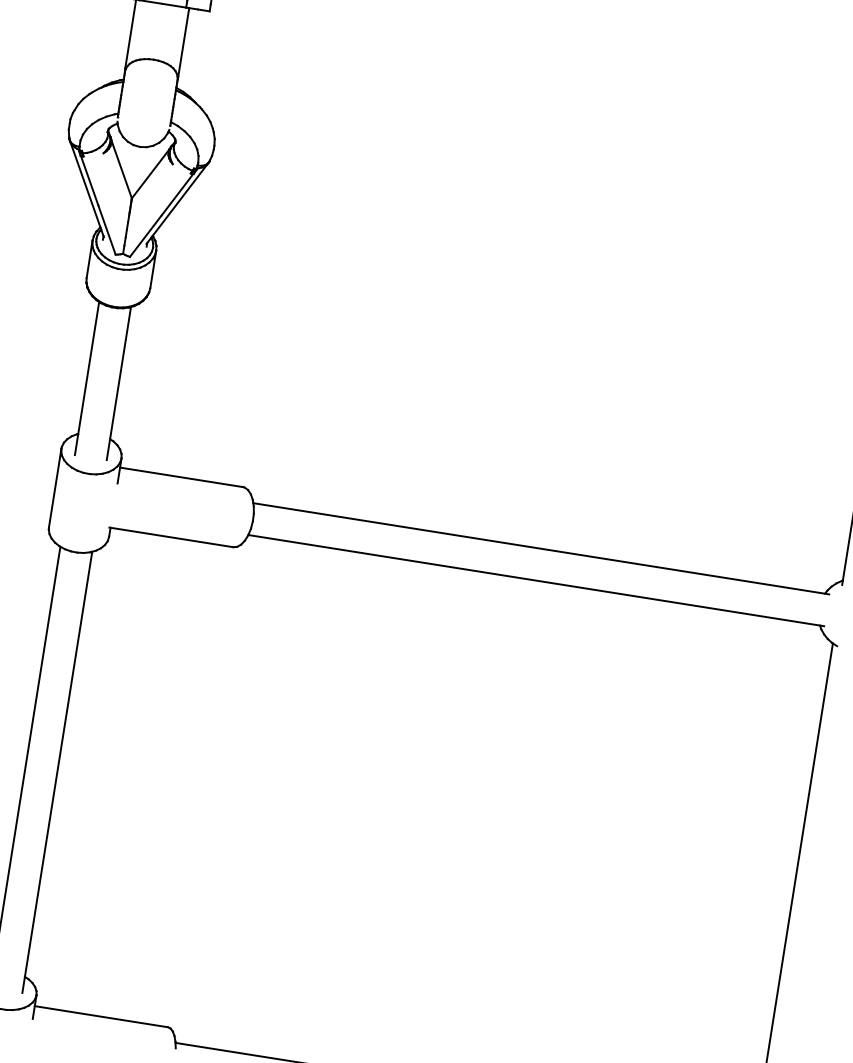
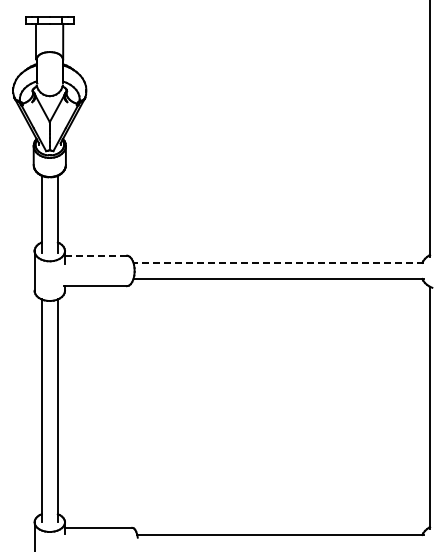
line: (182, 476) -> (96, 255), solid -> dashed
line: (540, 547) -> (278, 262), solid -> dashed

